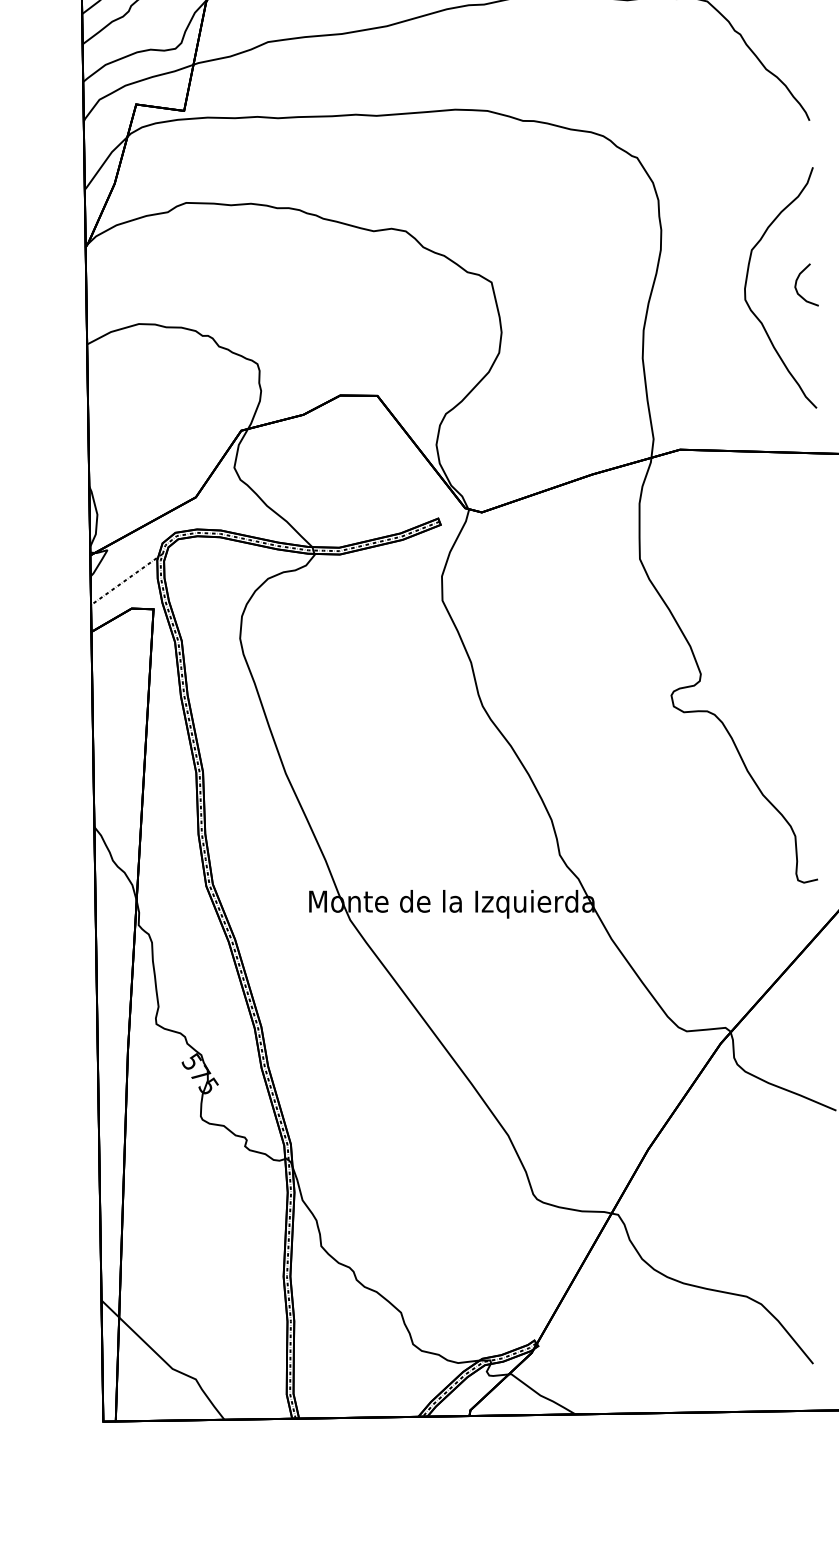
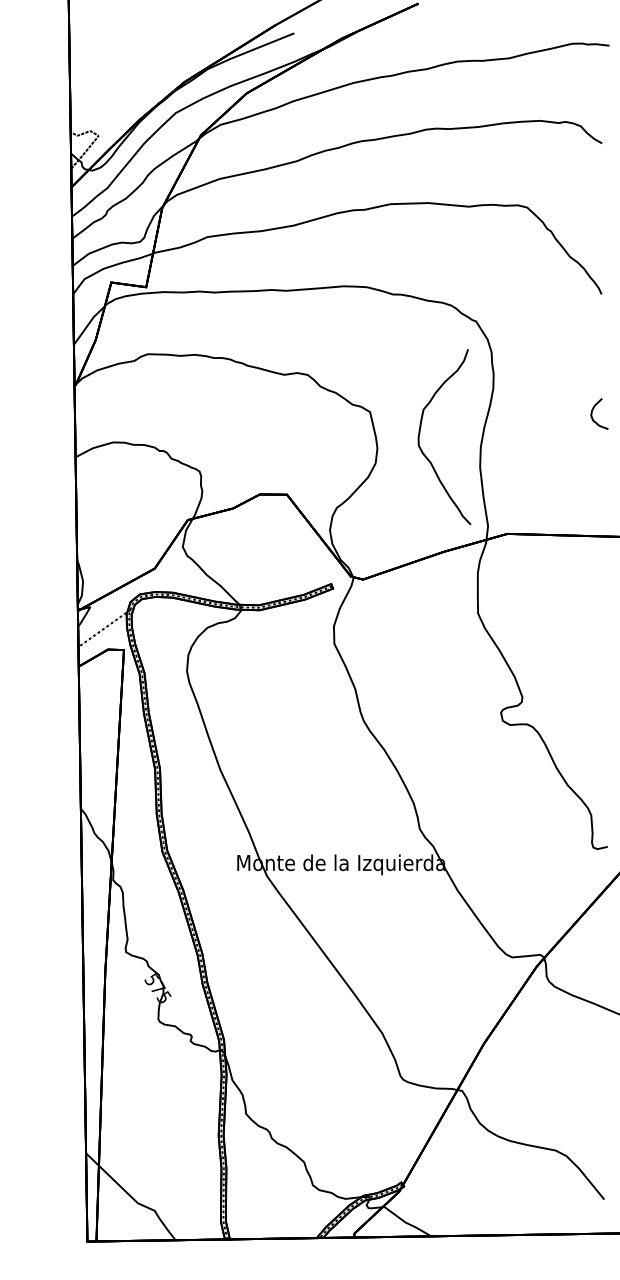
curve: (747, 282) -> (420, 433), moved

